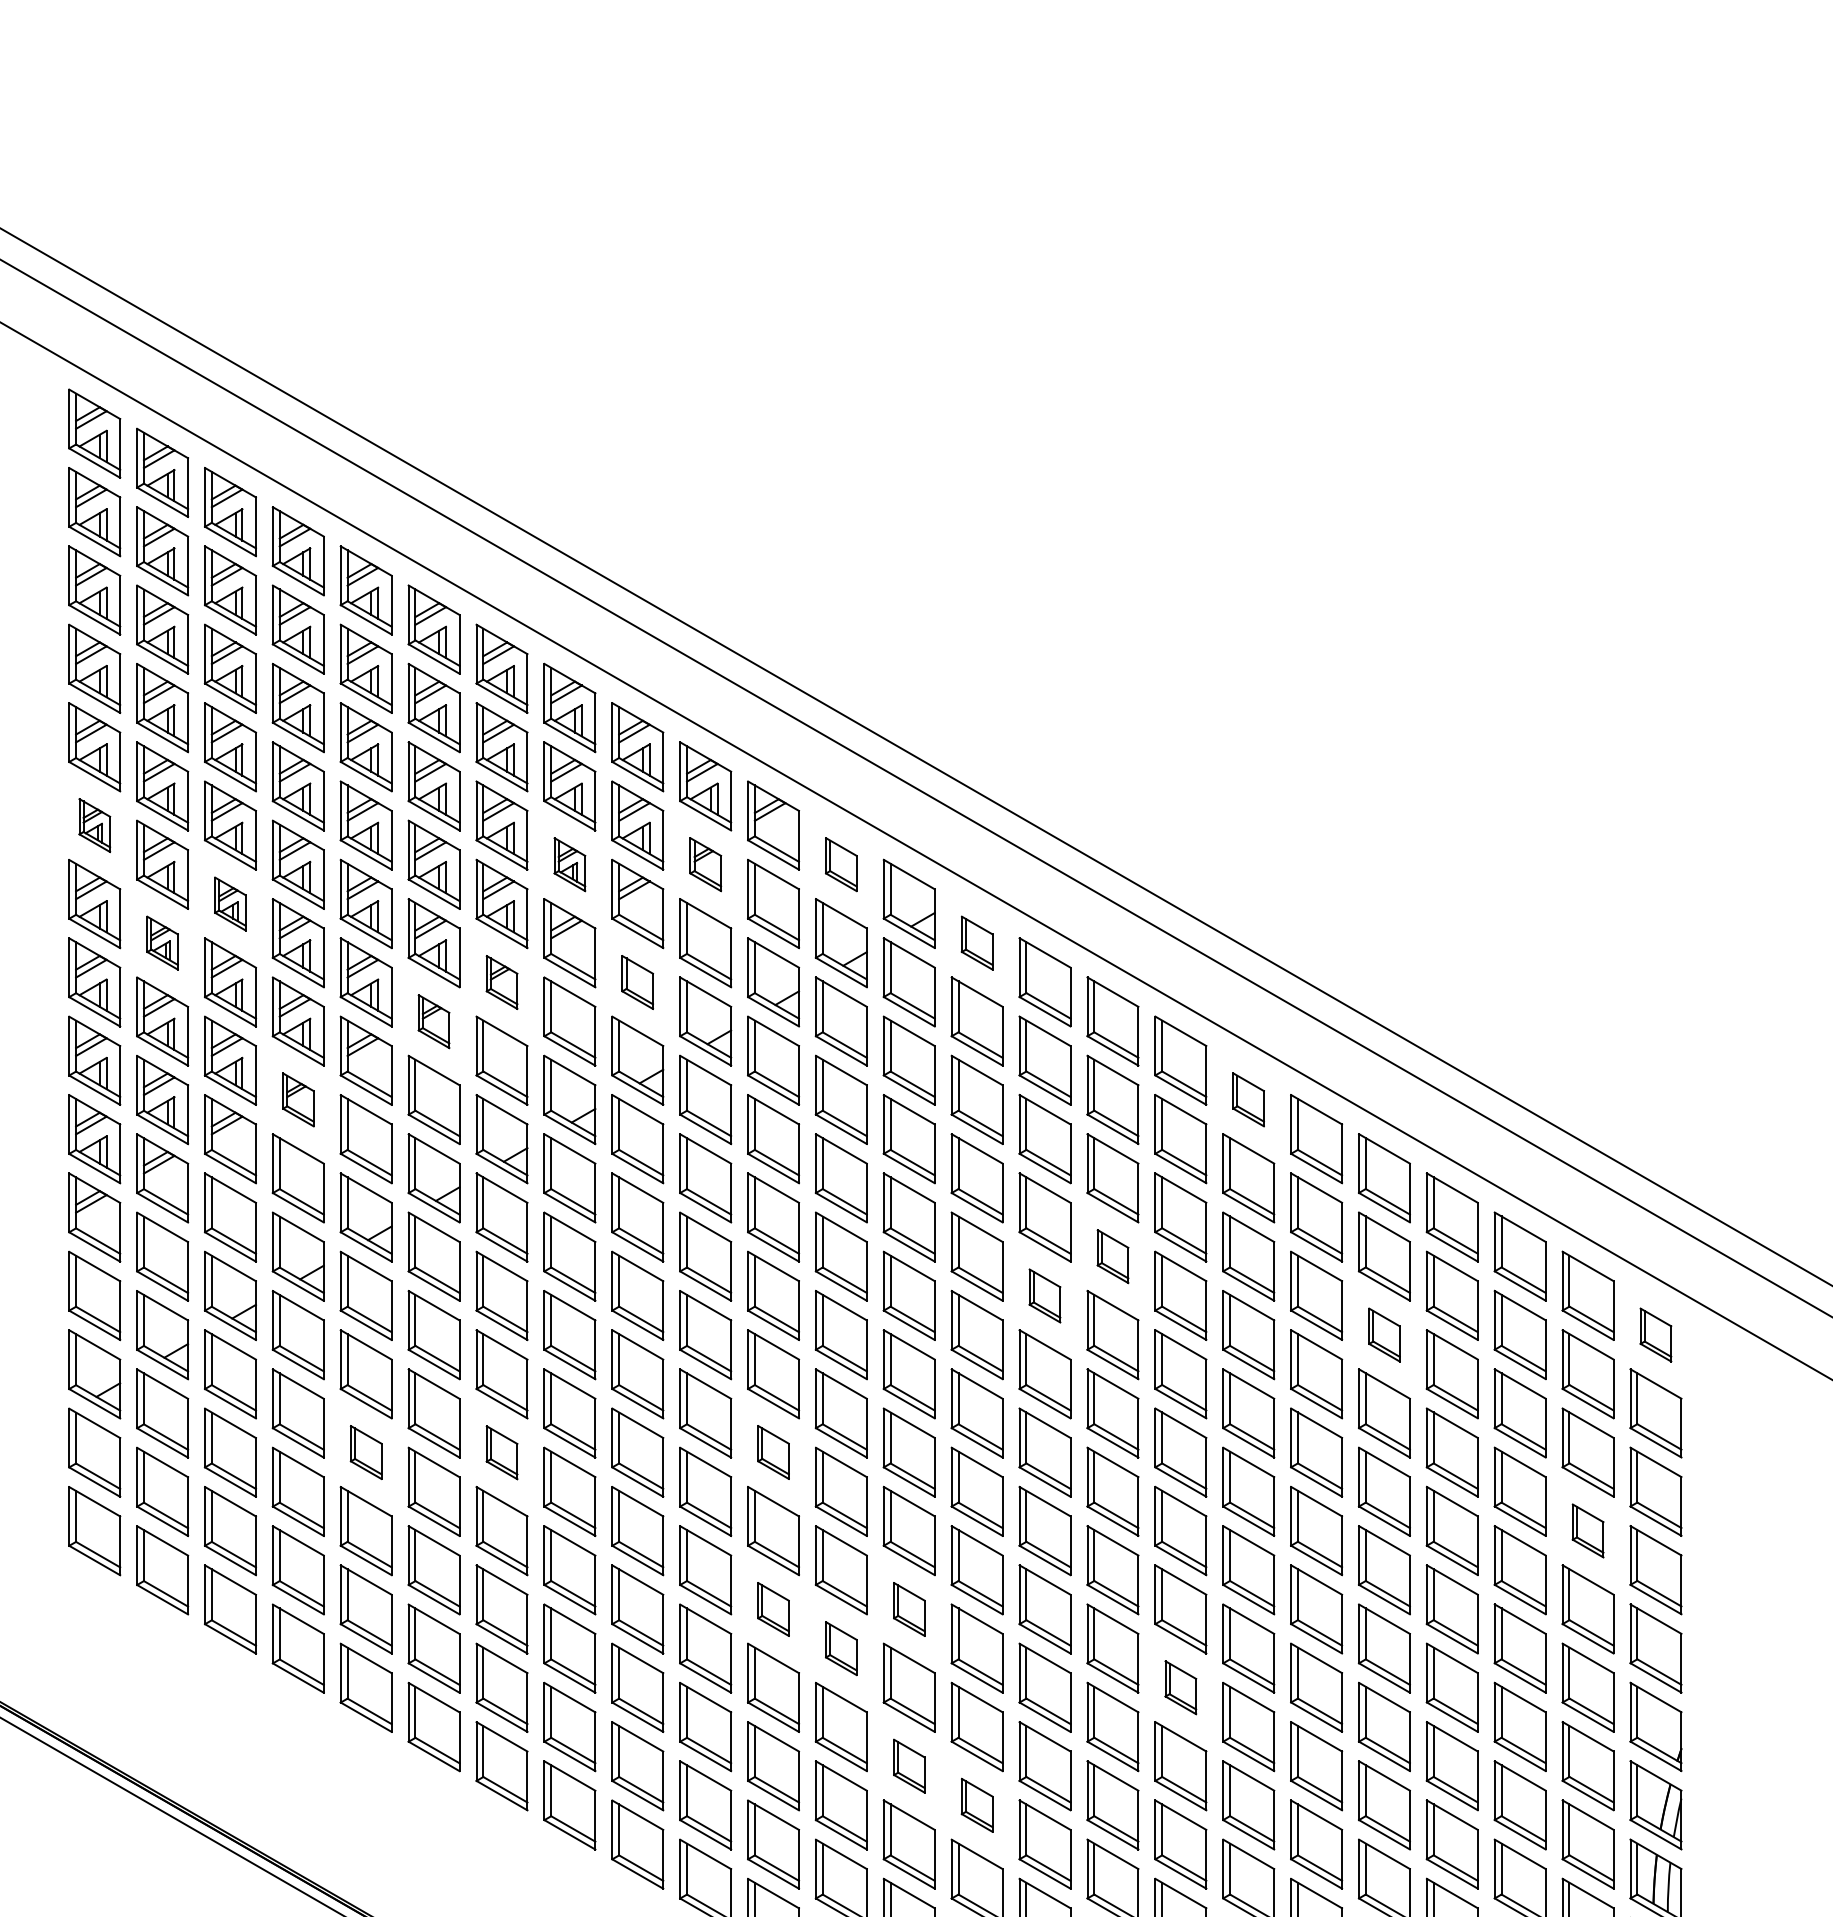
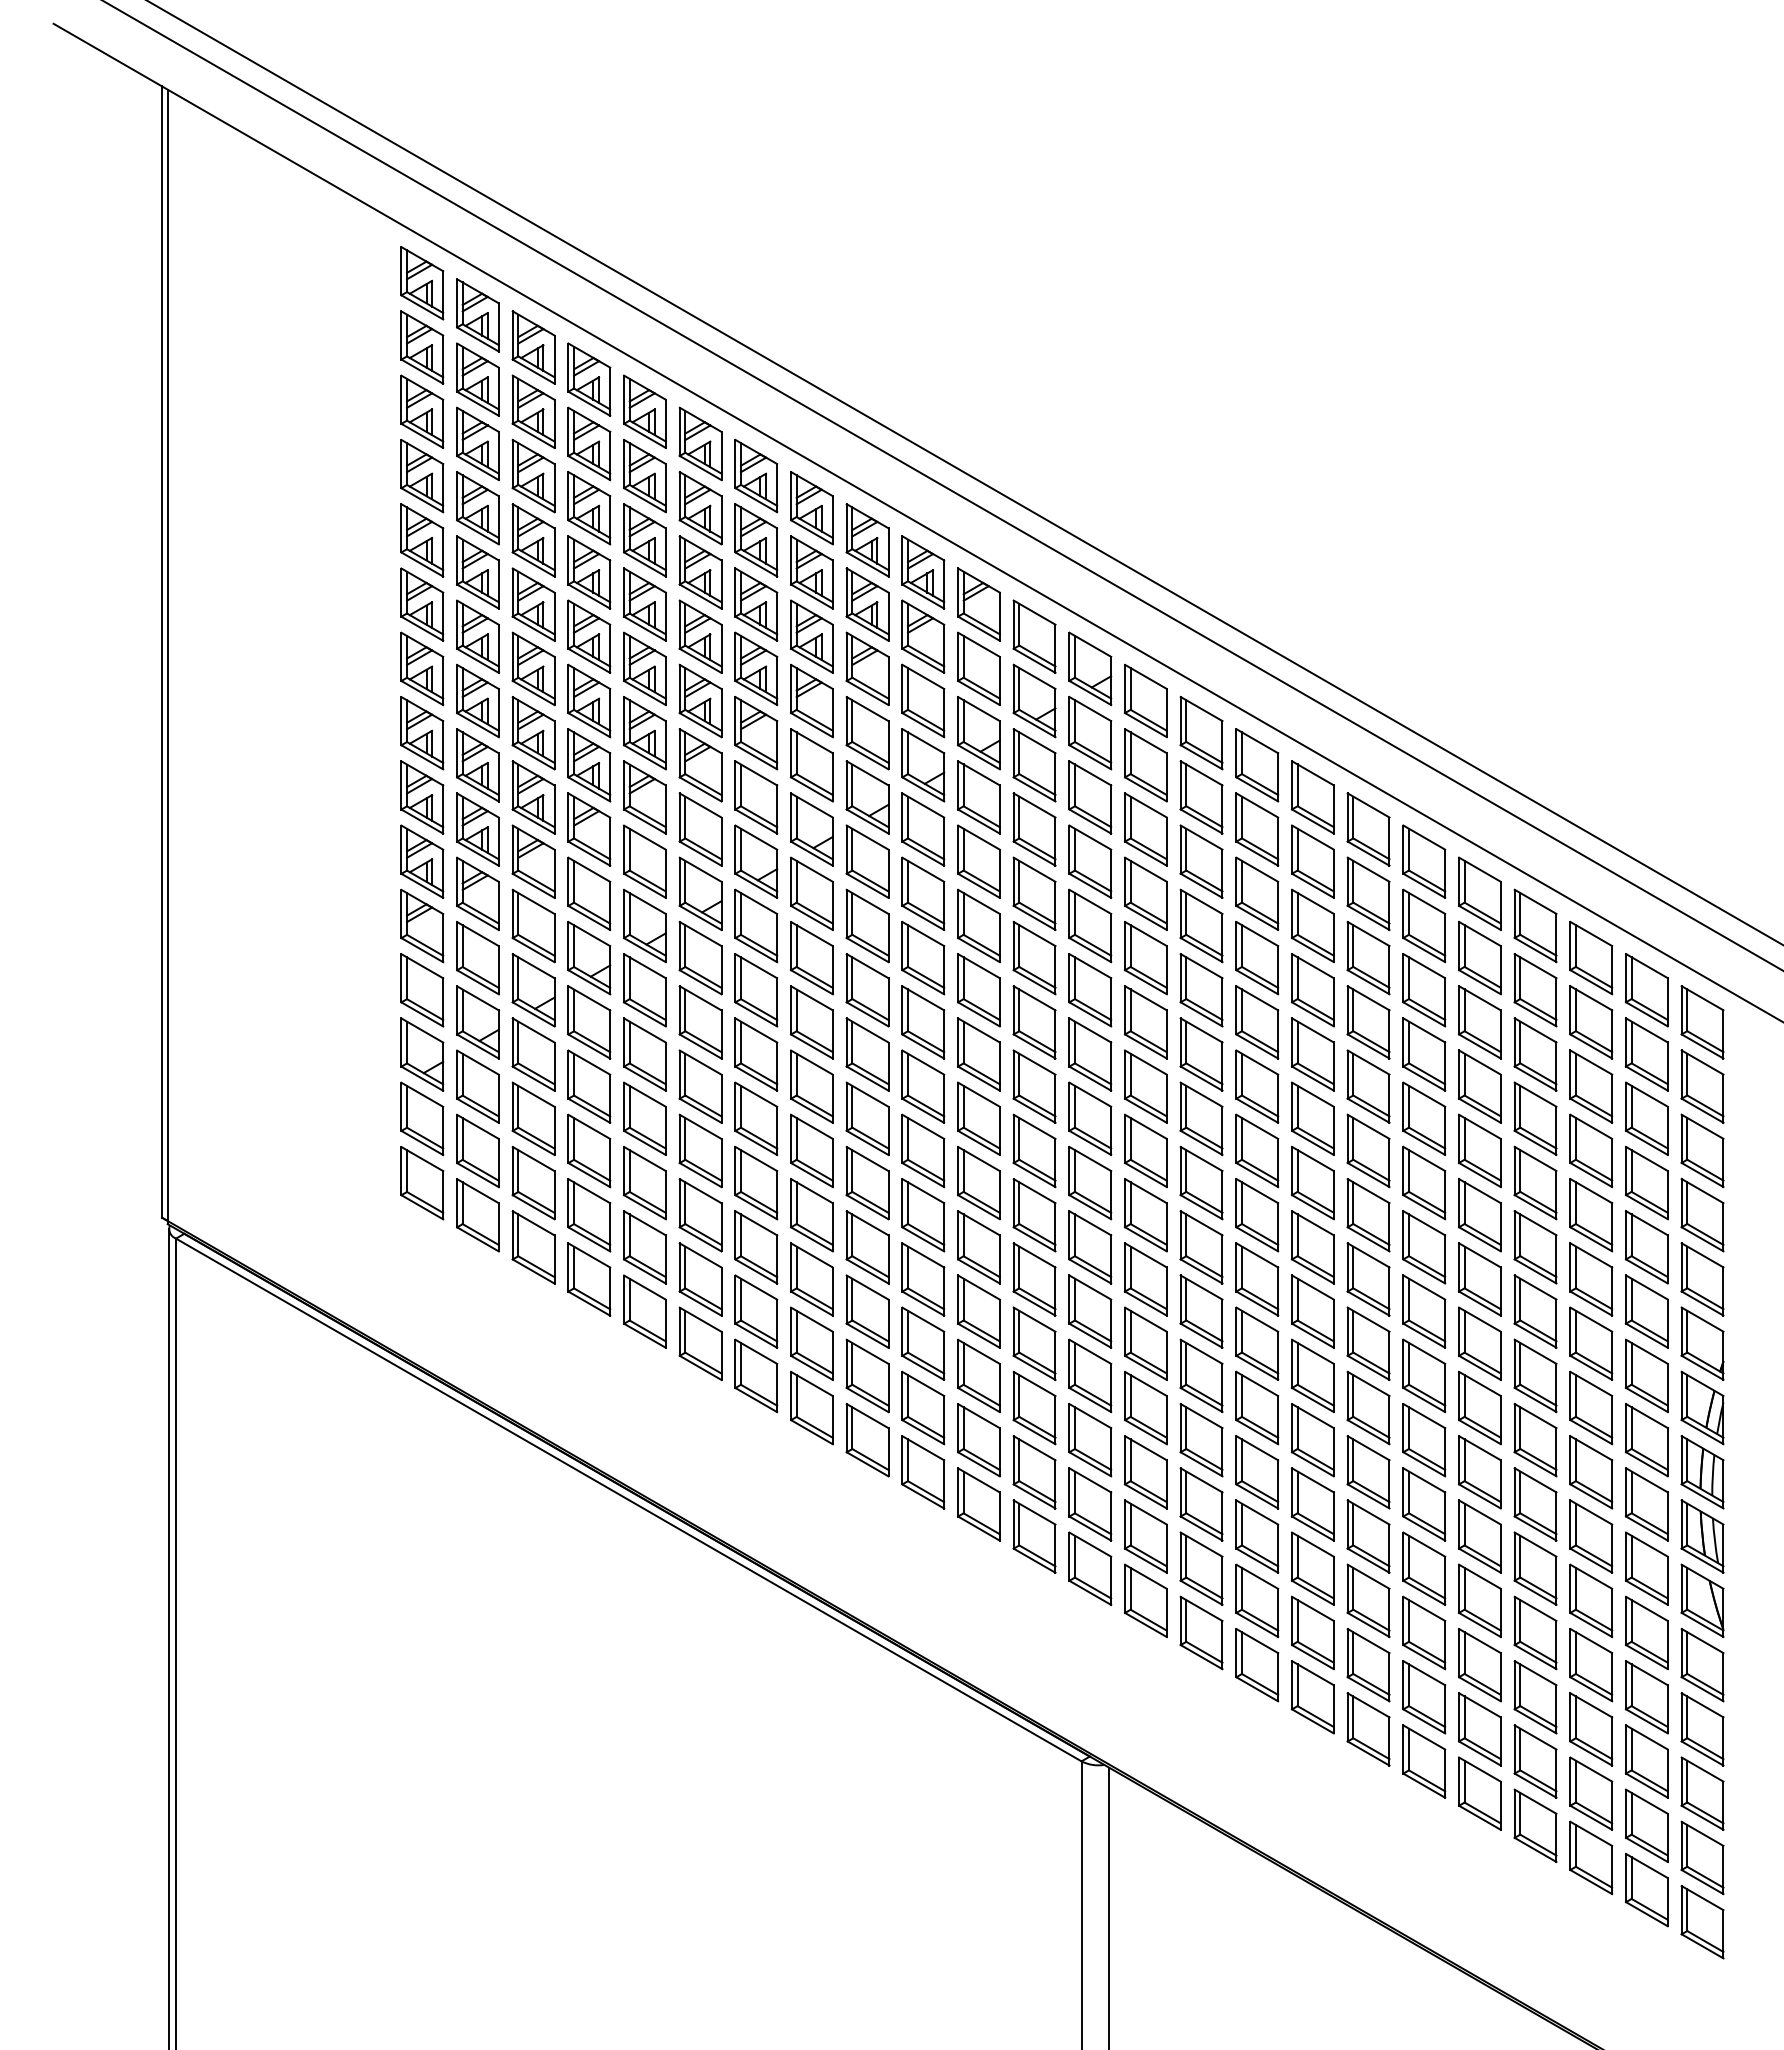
part: (94, 825) -> (422, 604), size x1.67
part: (569, 864) -> (811, 636), size x1.67
part: (705, 864) -> (923, 636), size x1.67
part: (841, 864) -> (1034, 636), size x1.67
part: (230, 903) -> (533, 668), size x1.67
part: (162, 942) -> (477, 700), size x1.67
part: (976, 942) -> (1145, 700), size x1.67
part: (502, 982) -> (756, 733), size x1.67
part: (637, 982) -> (867, 733), size x1.67
part: (433, 1021) -> (700, 765), size x1.67
part: (298, 1099) -> (589, 829), size x1.67
part: (1248, 1099) -> (1368, 829), size x1.67
part: (1113, 1255) -> (1257, 957), size x1.67
part: (1044, 1296) -> (1201, 990), size x1.67
part: (1383, 1335) -> (1479, 1022), size x1.67
part: (1655, 1335) -> (1702, 1022), size x1.67
part: (365, 1452) -> (644, 1118), size x1.67
part: (502, 1452) -> (756, 1118), size x1.67
part: (772, 1452) -> (978, 1118), size x1.67
part: (1587, 1530) -> (1646, 1182), size x1.67
part: (772, 1609) -> (978, 1247), size x1.67
part: (909, 1609) -> (1090, 1247), size x1.67
part: (841, 1648) -> (1034, 1279), size x1.67
part: (1180, 1687) -> (1312, 1311), size x1.67
part: (909, 1765) -> (1090, 1375), size x1.67
part: (976, 1804) -> (1145, 1407), size x1.67

